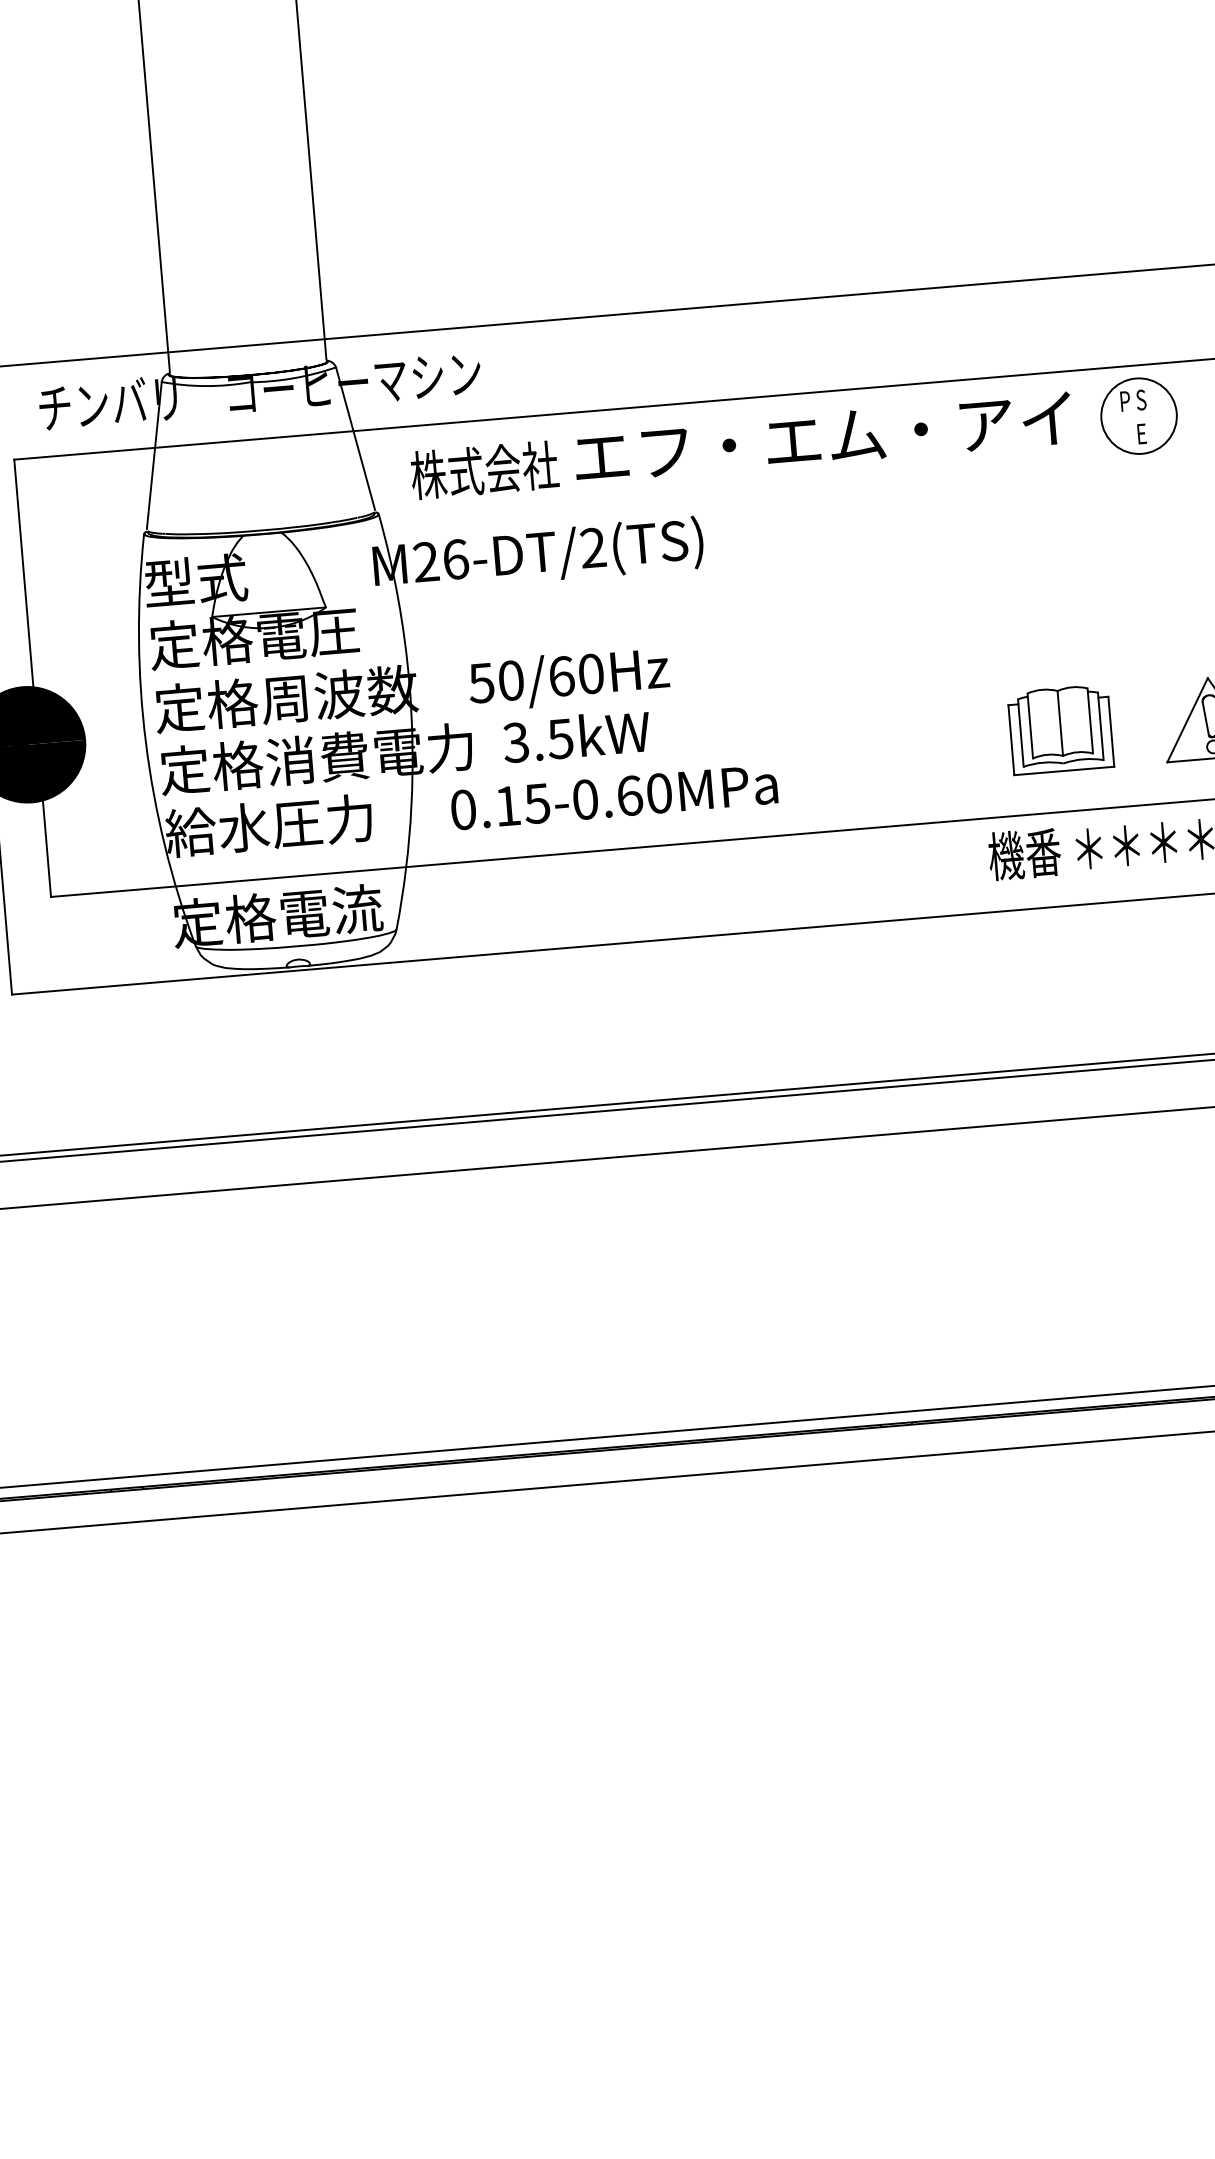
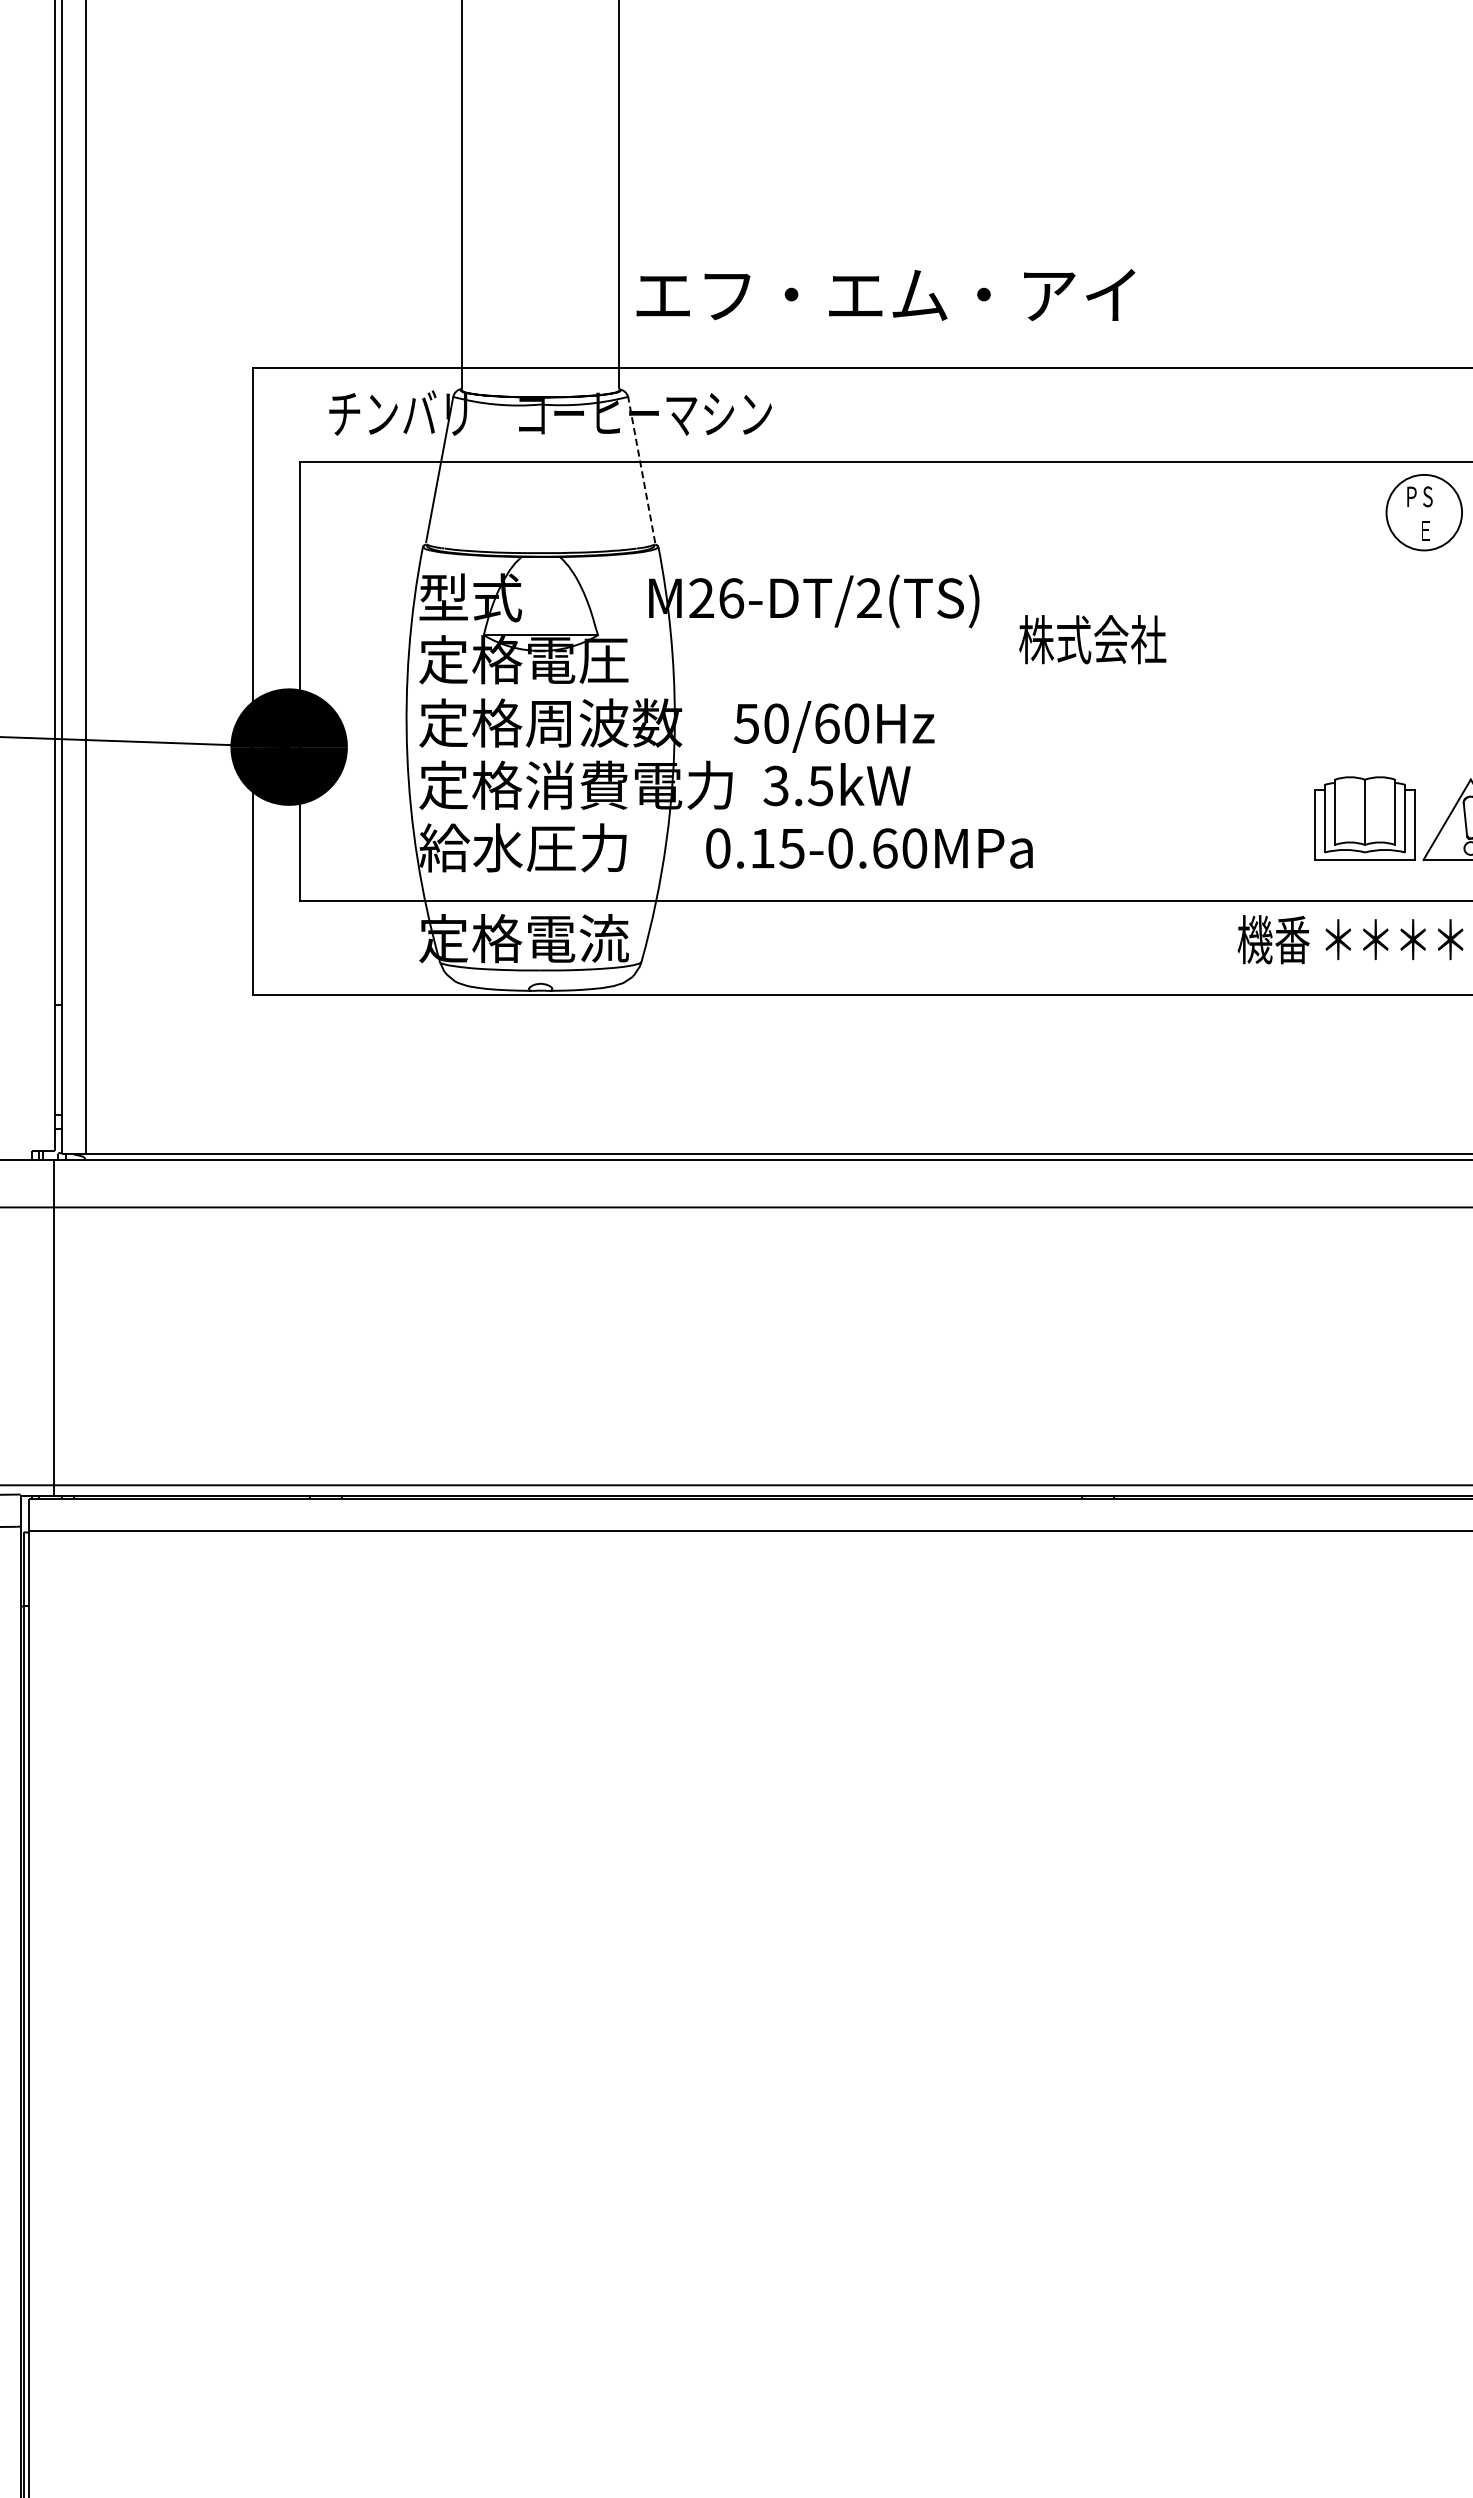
line: (355, 438) -> (641, 469), solid -> dashed
text: (823, 438) -> (885, 295), moved
text: (484, 469) -> (1092, 639), moved
part: (1060, 729) -> (1364, 818), moved

